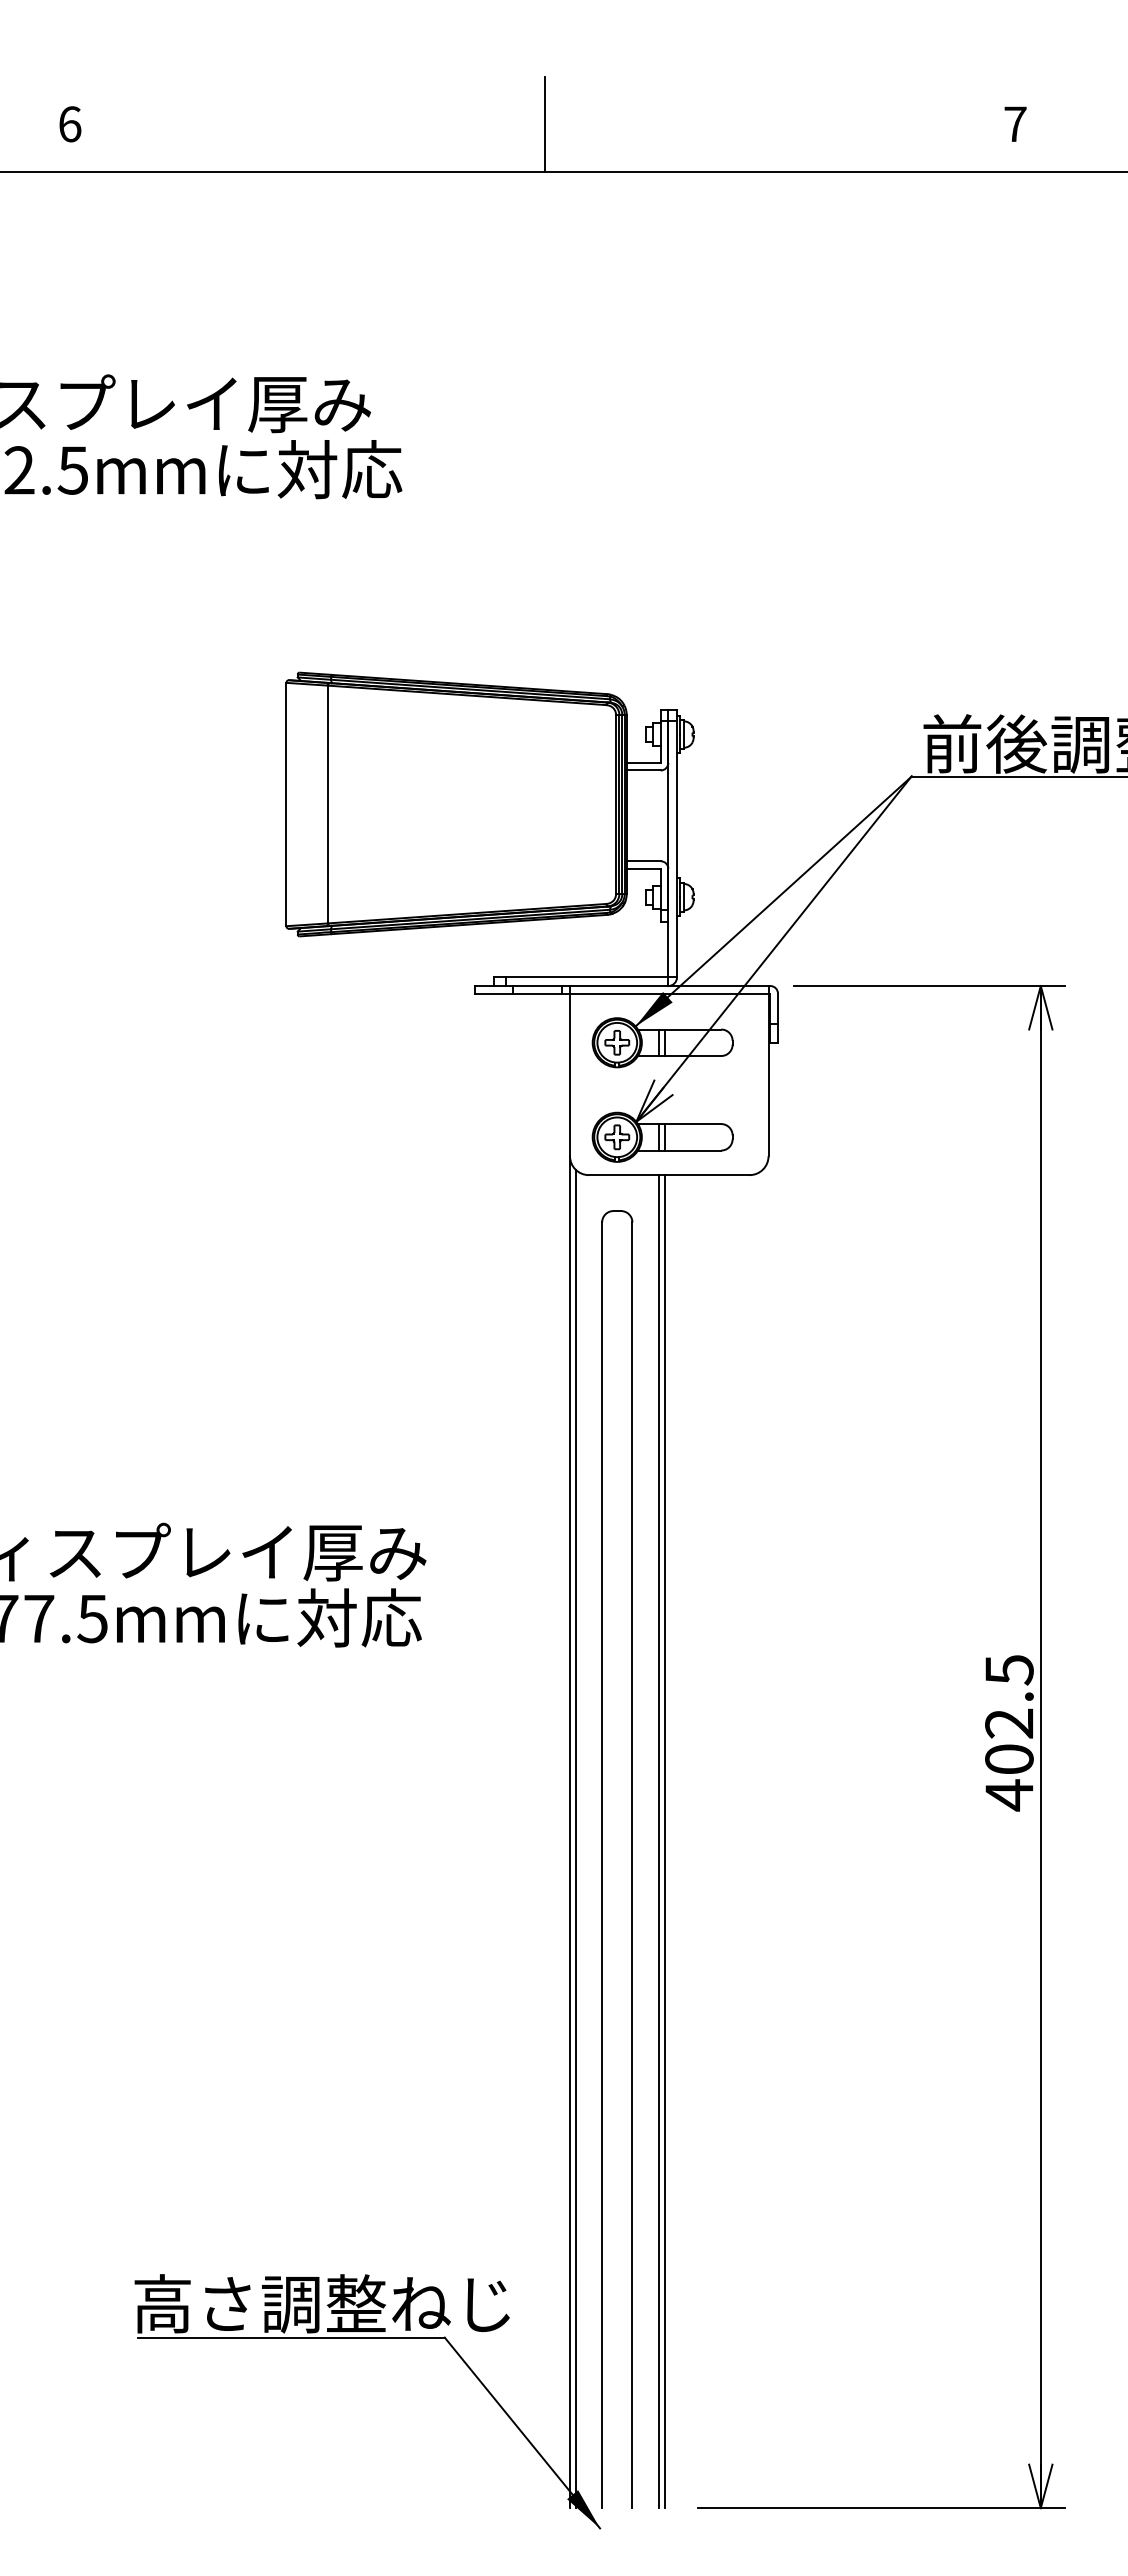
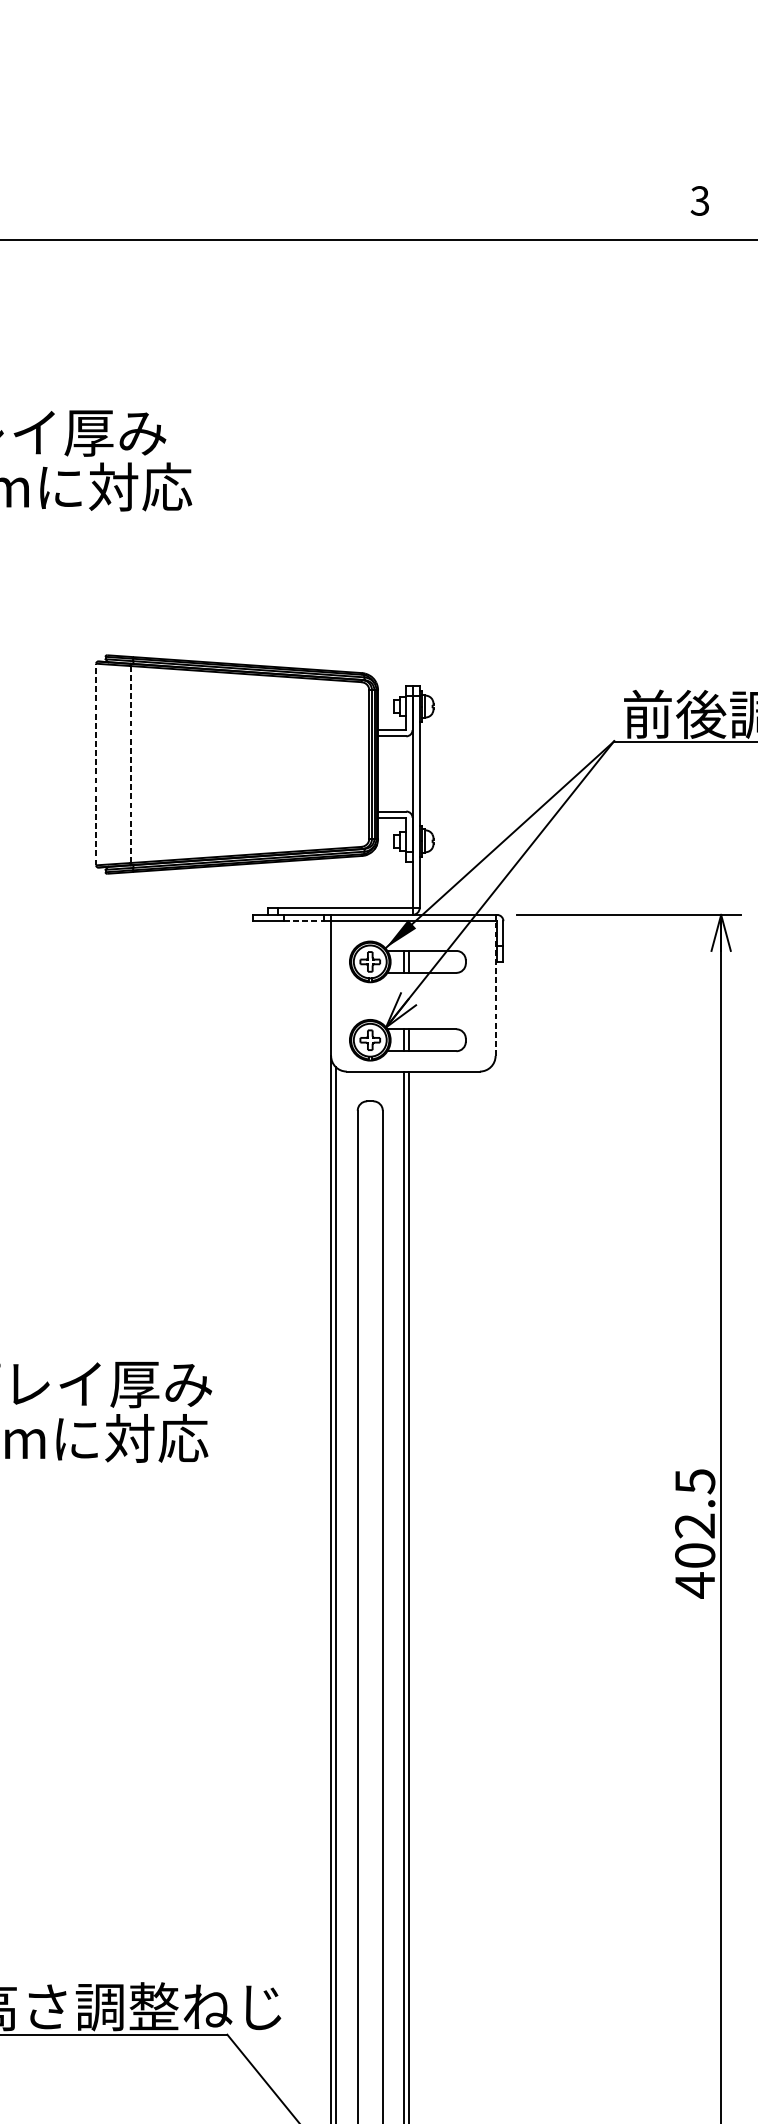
line: (545, 124) -> (310, 201), removed
text: (1015, 124) -> (700, 201), 7 -> 3
line: (286, 804) -> (96, 764), solid -> dashed
line: (328, 804) -> (131, 764), solid -> dashed
line: (538, 993) -> (305, 921), solid -> dashed
line: (768, 1074) -> (495, 988), solid -> dashed

